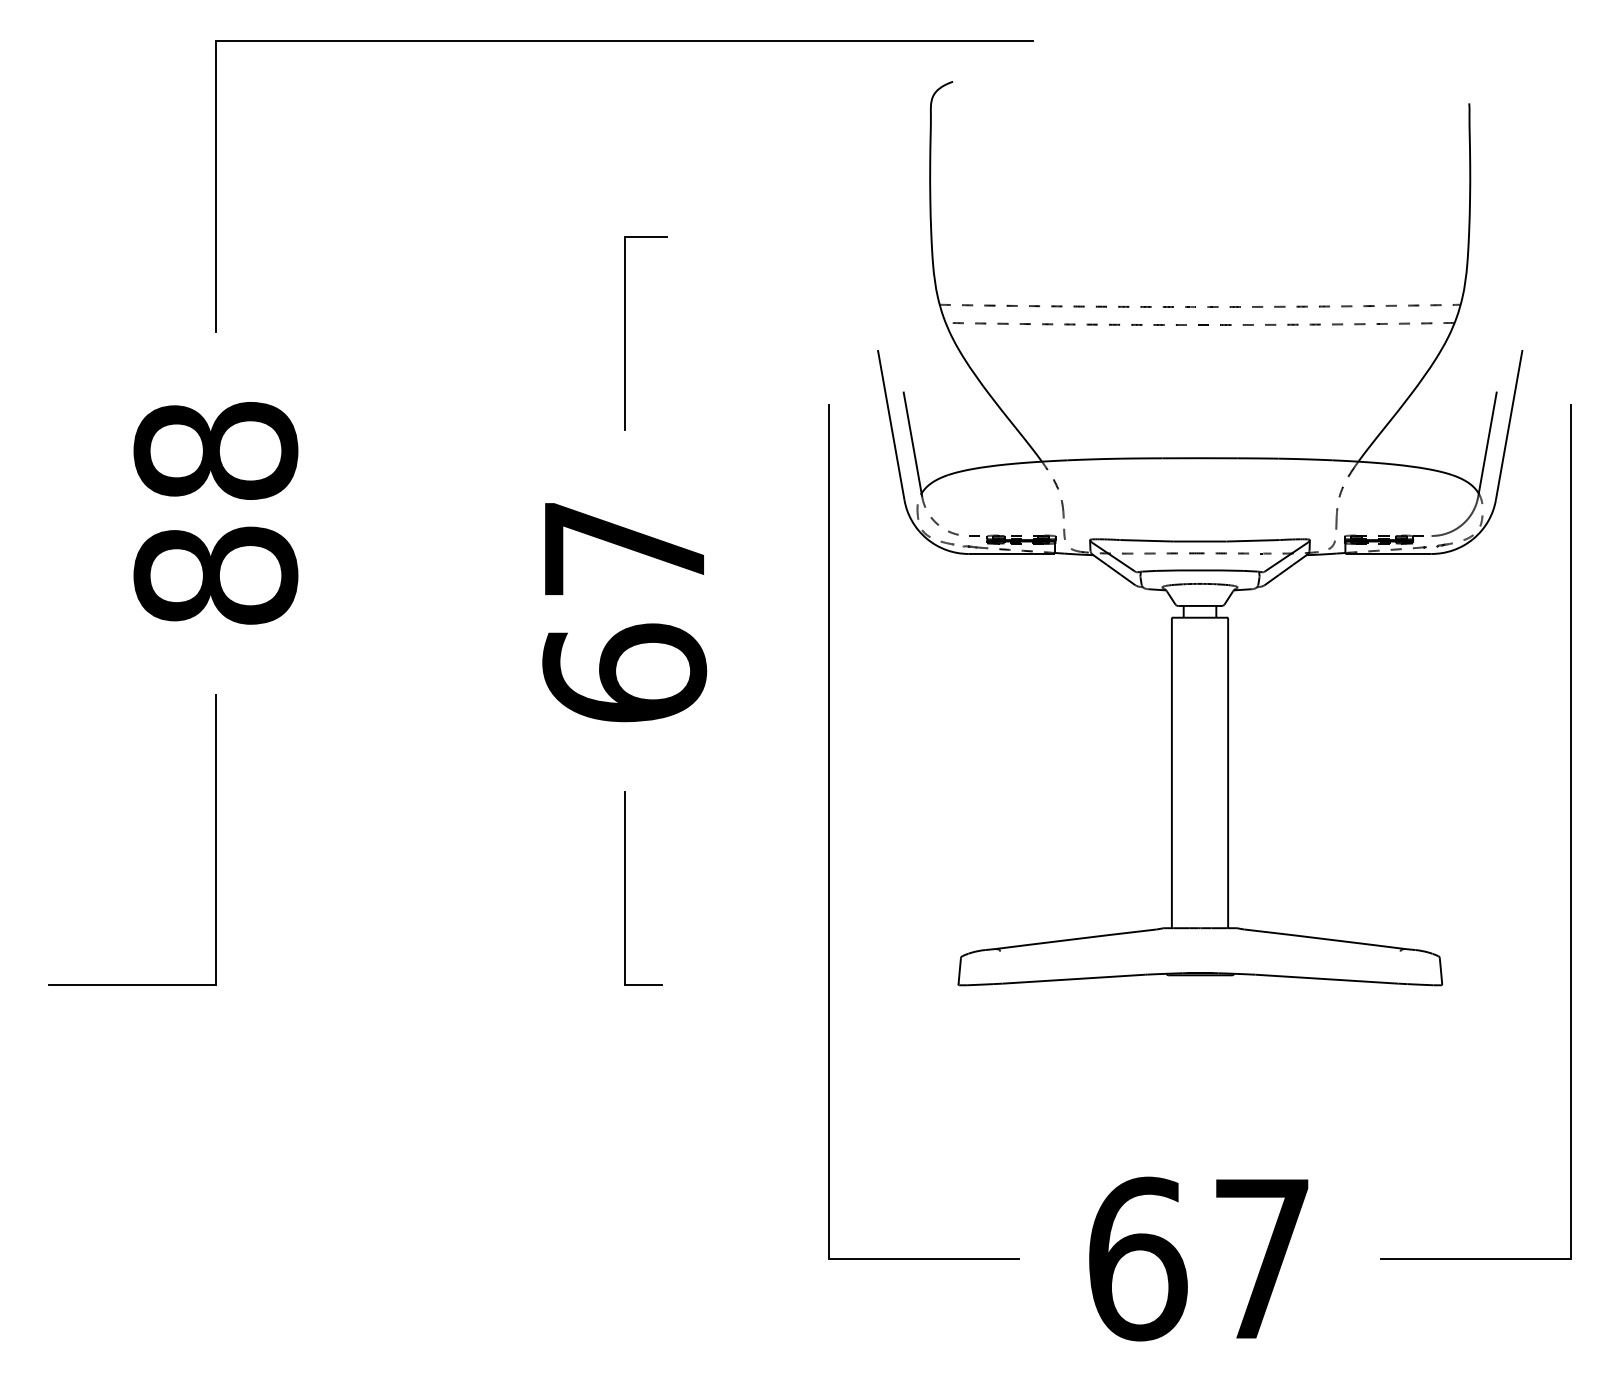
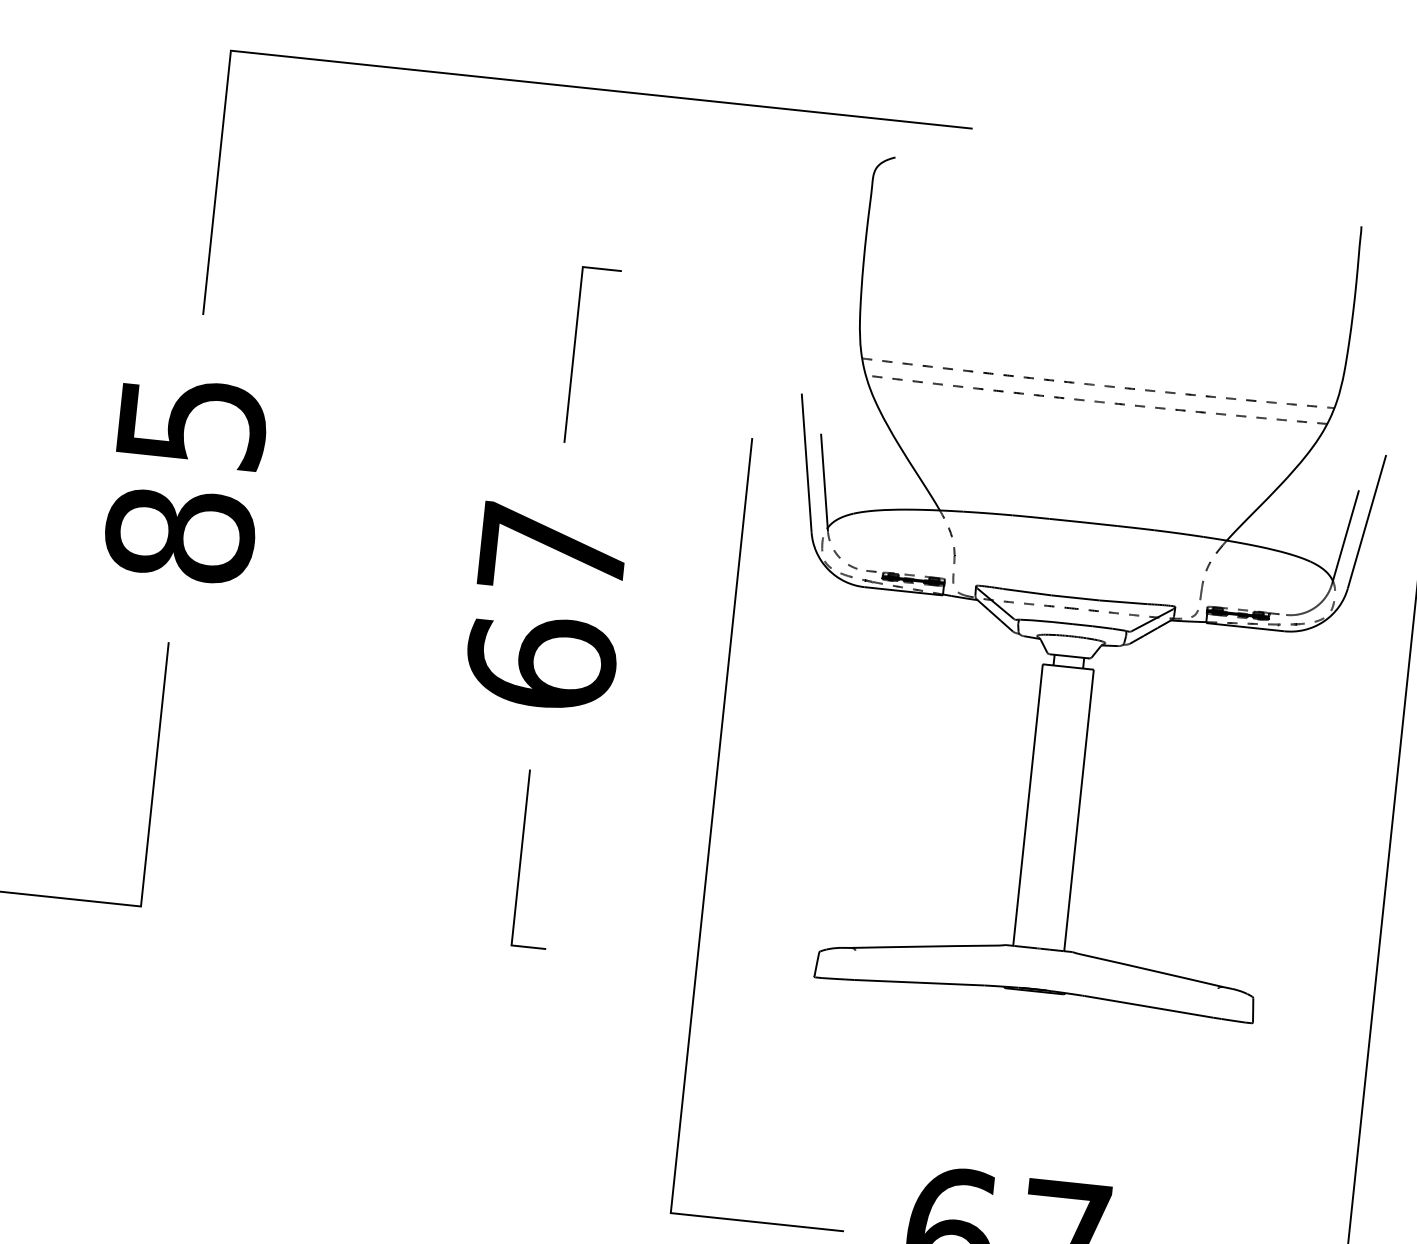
text: (215, 450) -> (191, 421), 88 -> 85

